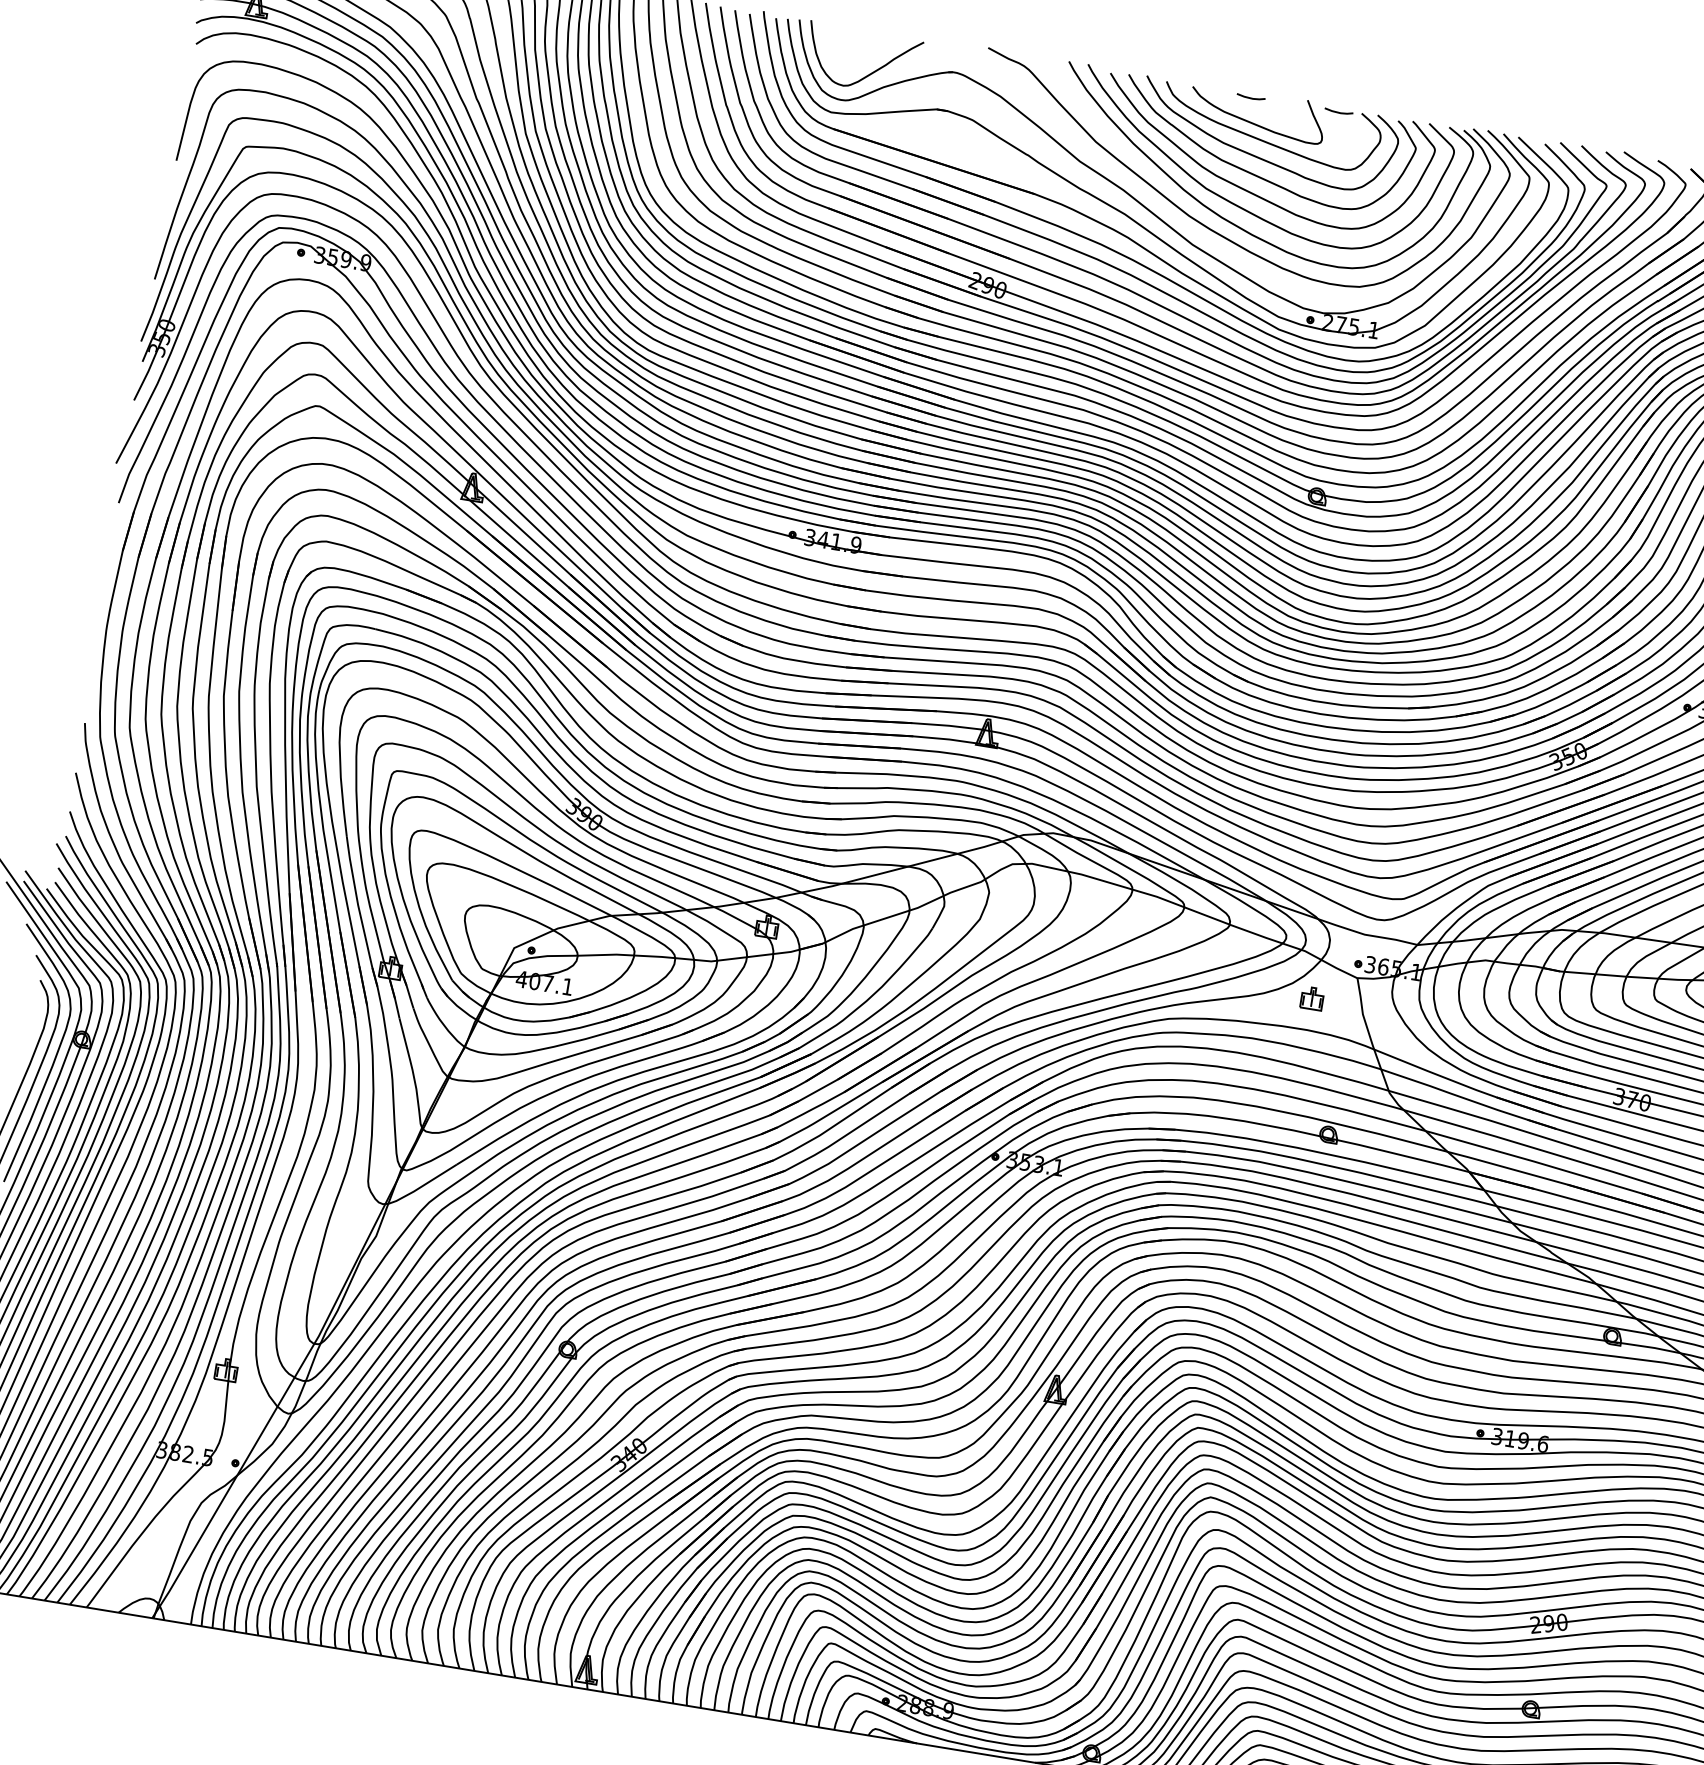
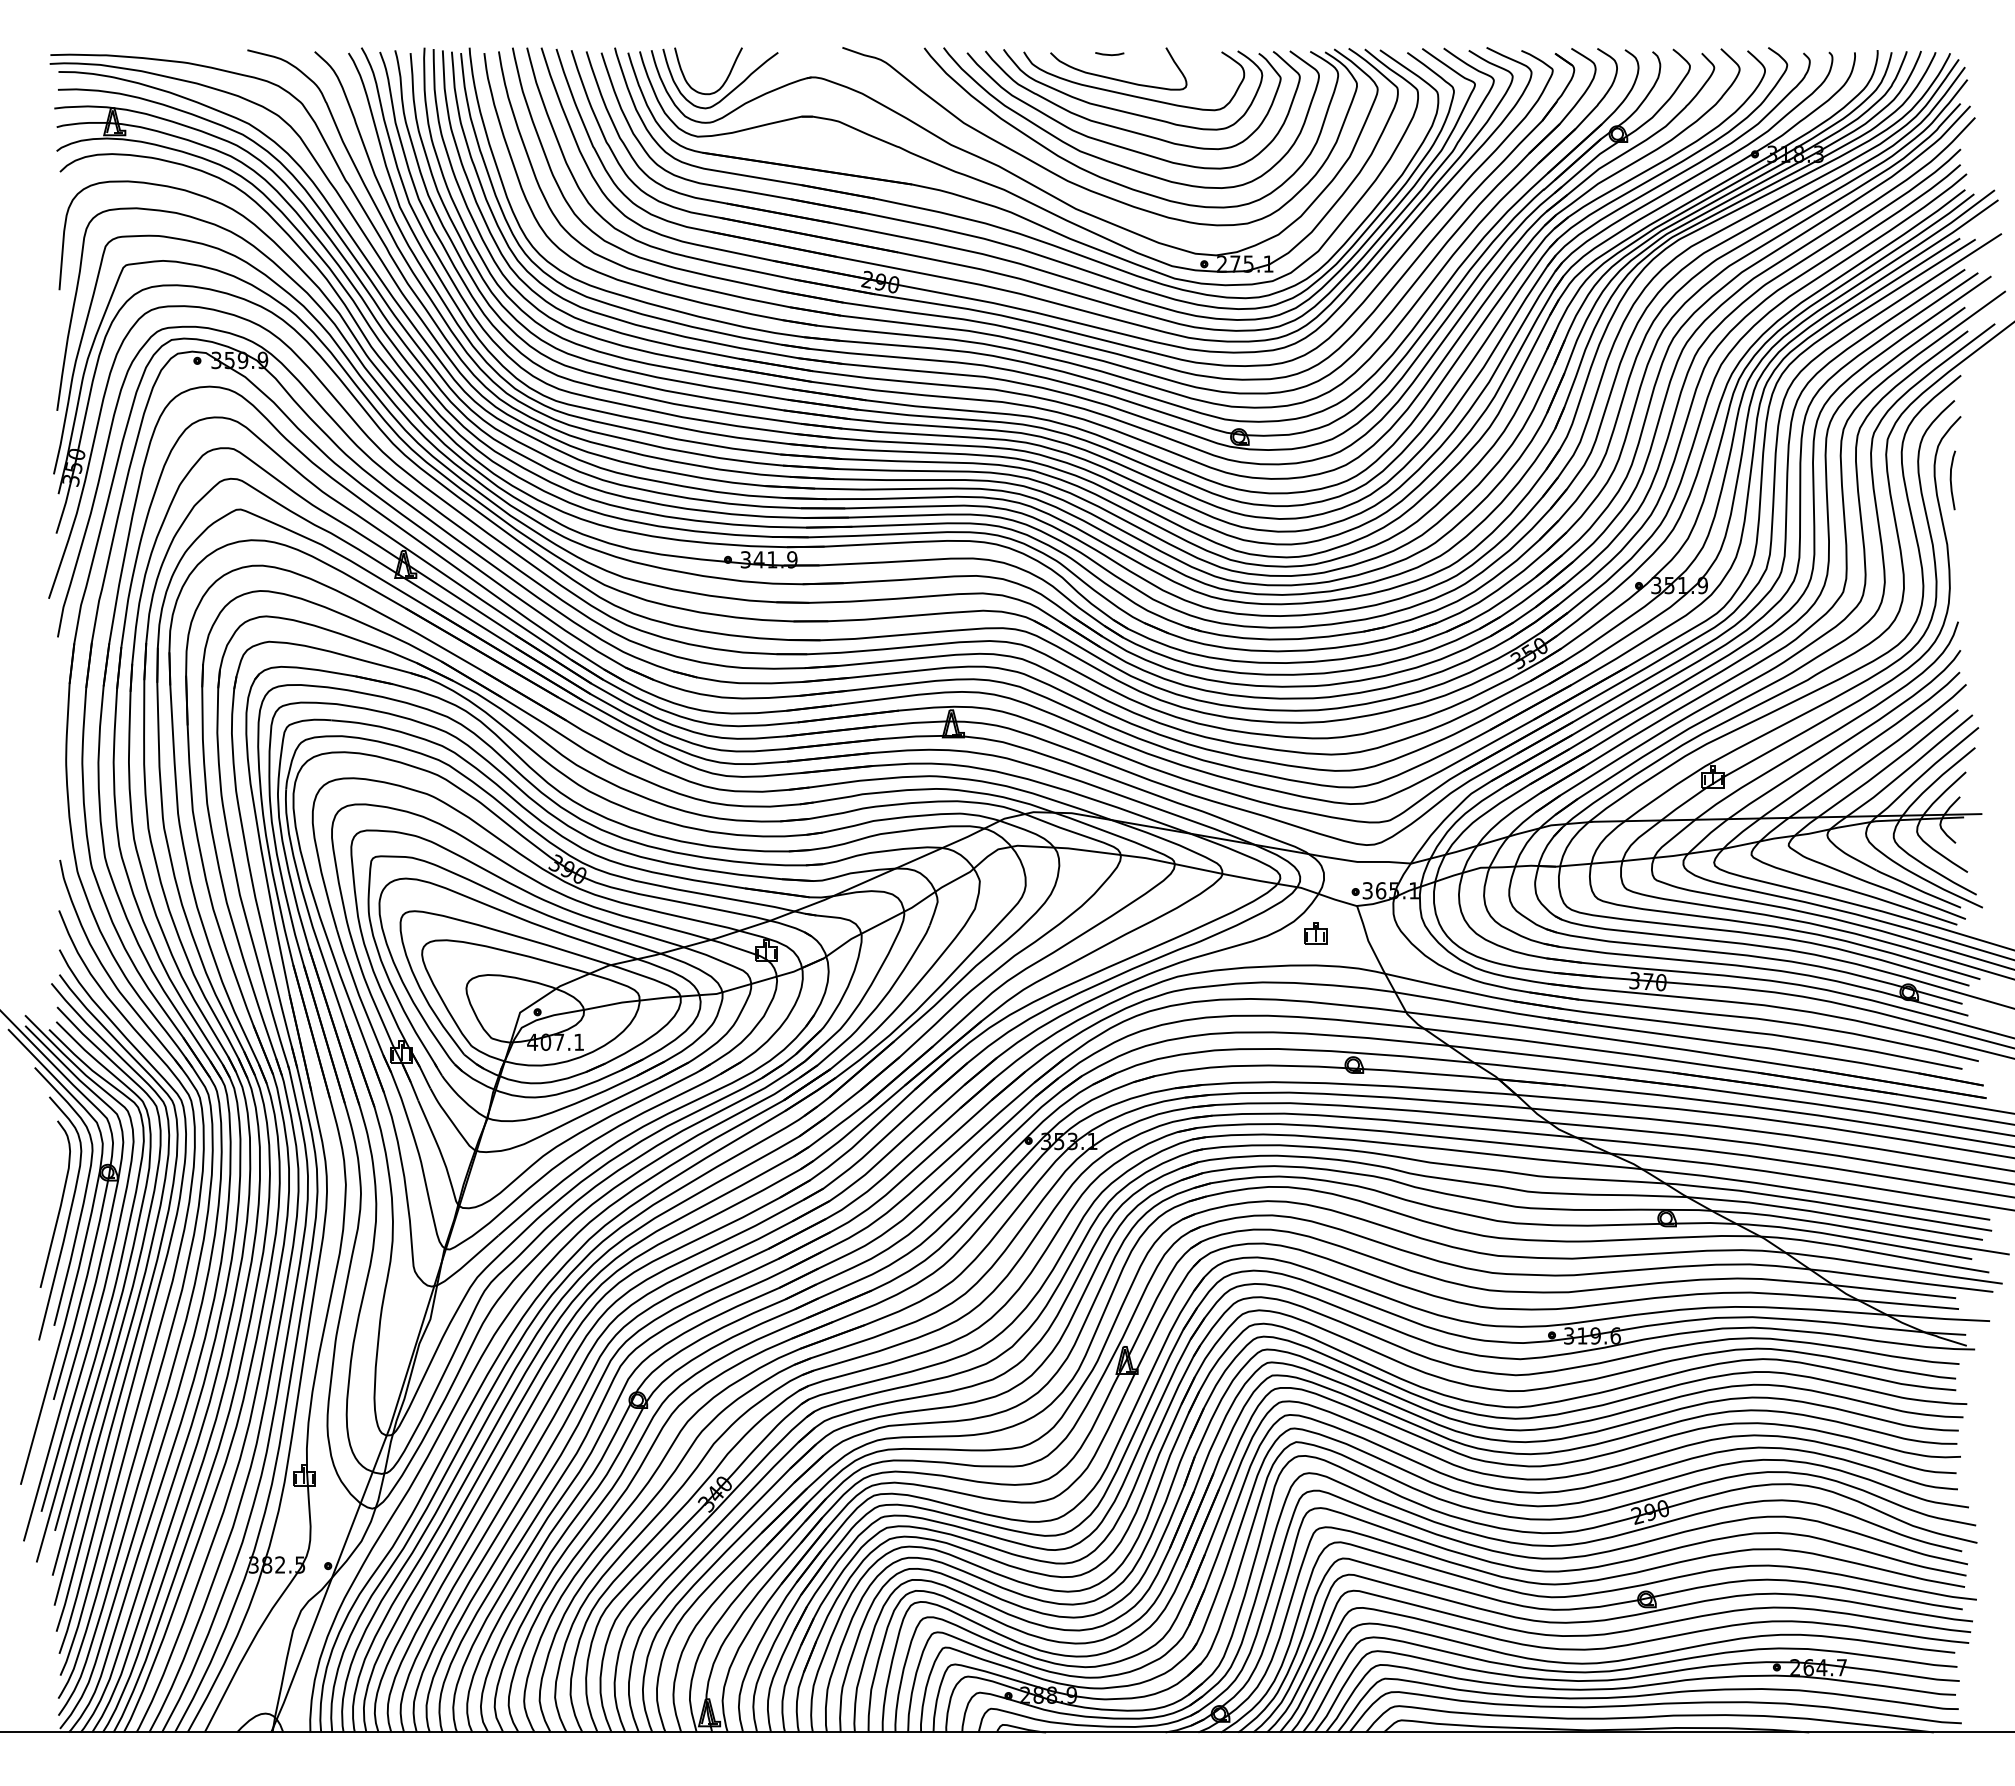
curve: (865, 63) -> (723, 82), added
line: (1338, 112) -> (1198, 54), removed

